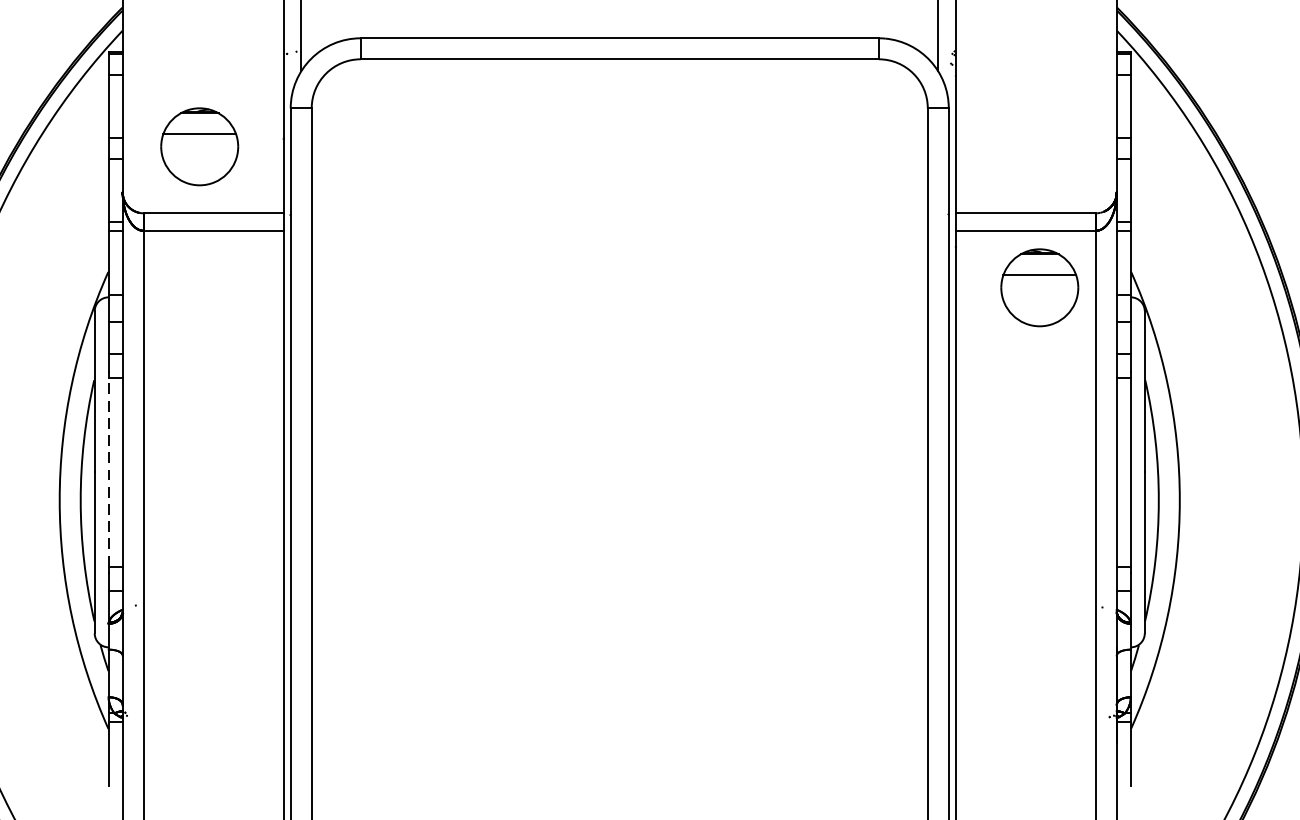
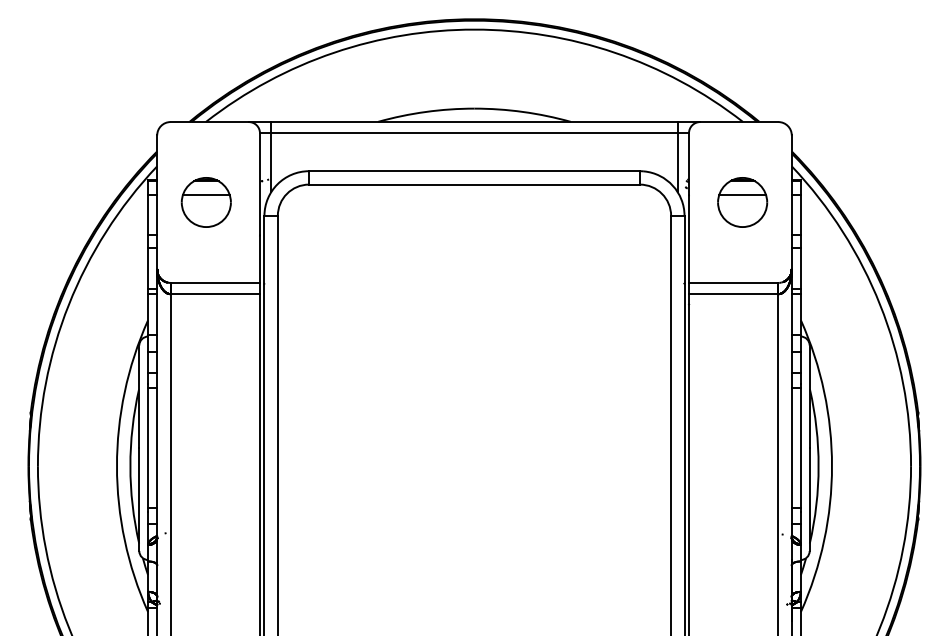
part: (198, 146) -> (205, 202), moved
part: (1039, 287) -> (742, 202), moved
line: (109, 471) -> (148, 447), dashed -> solid

